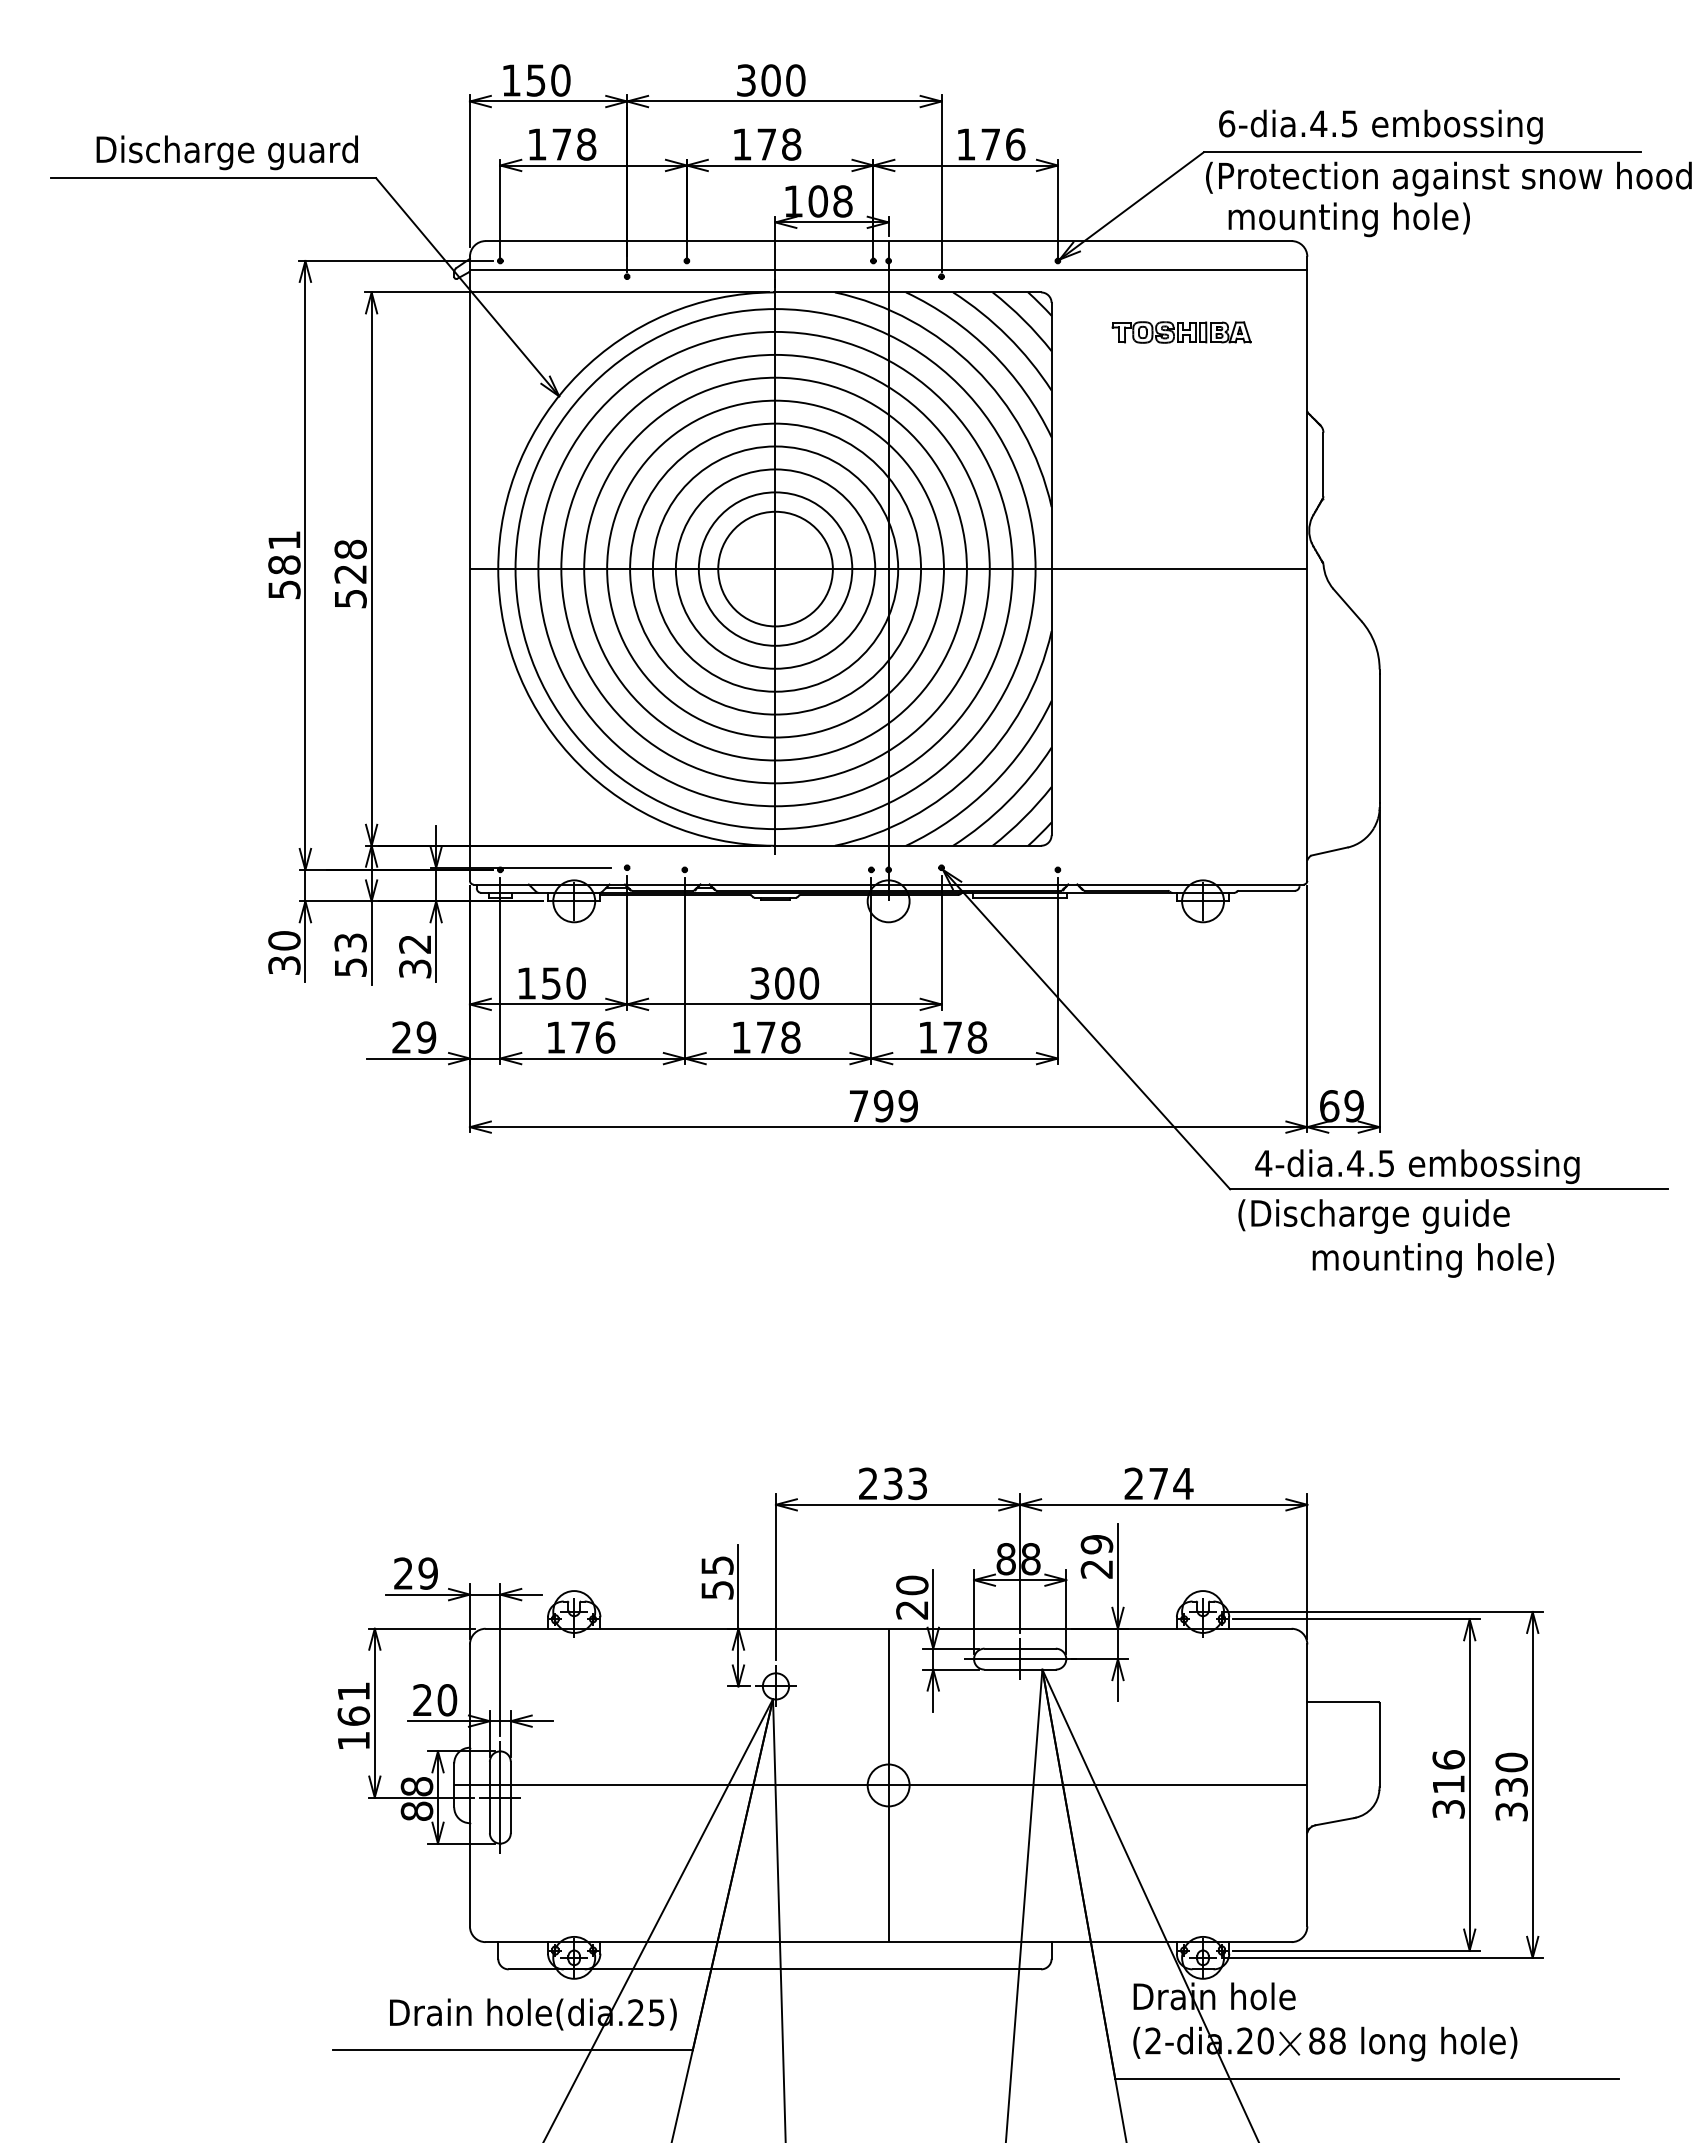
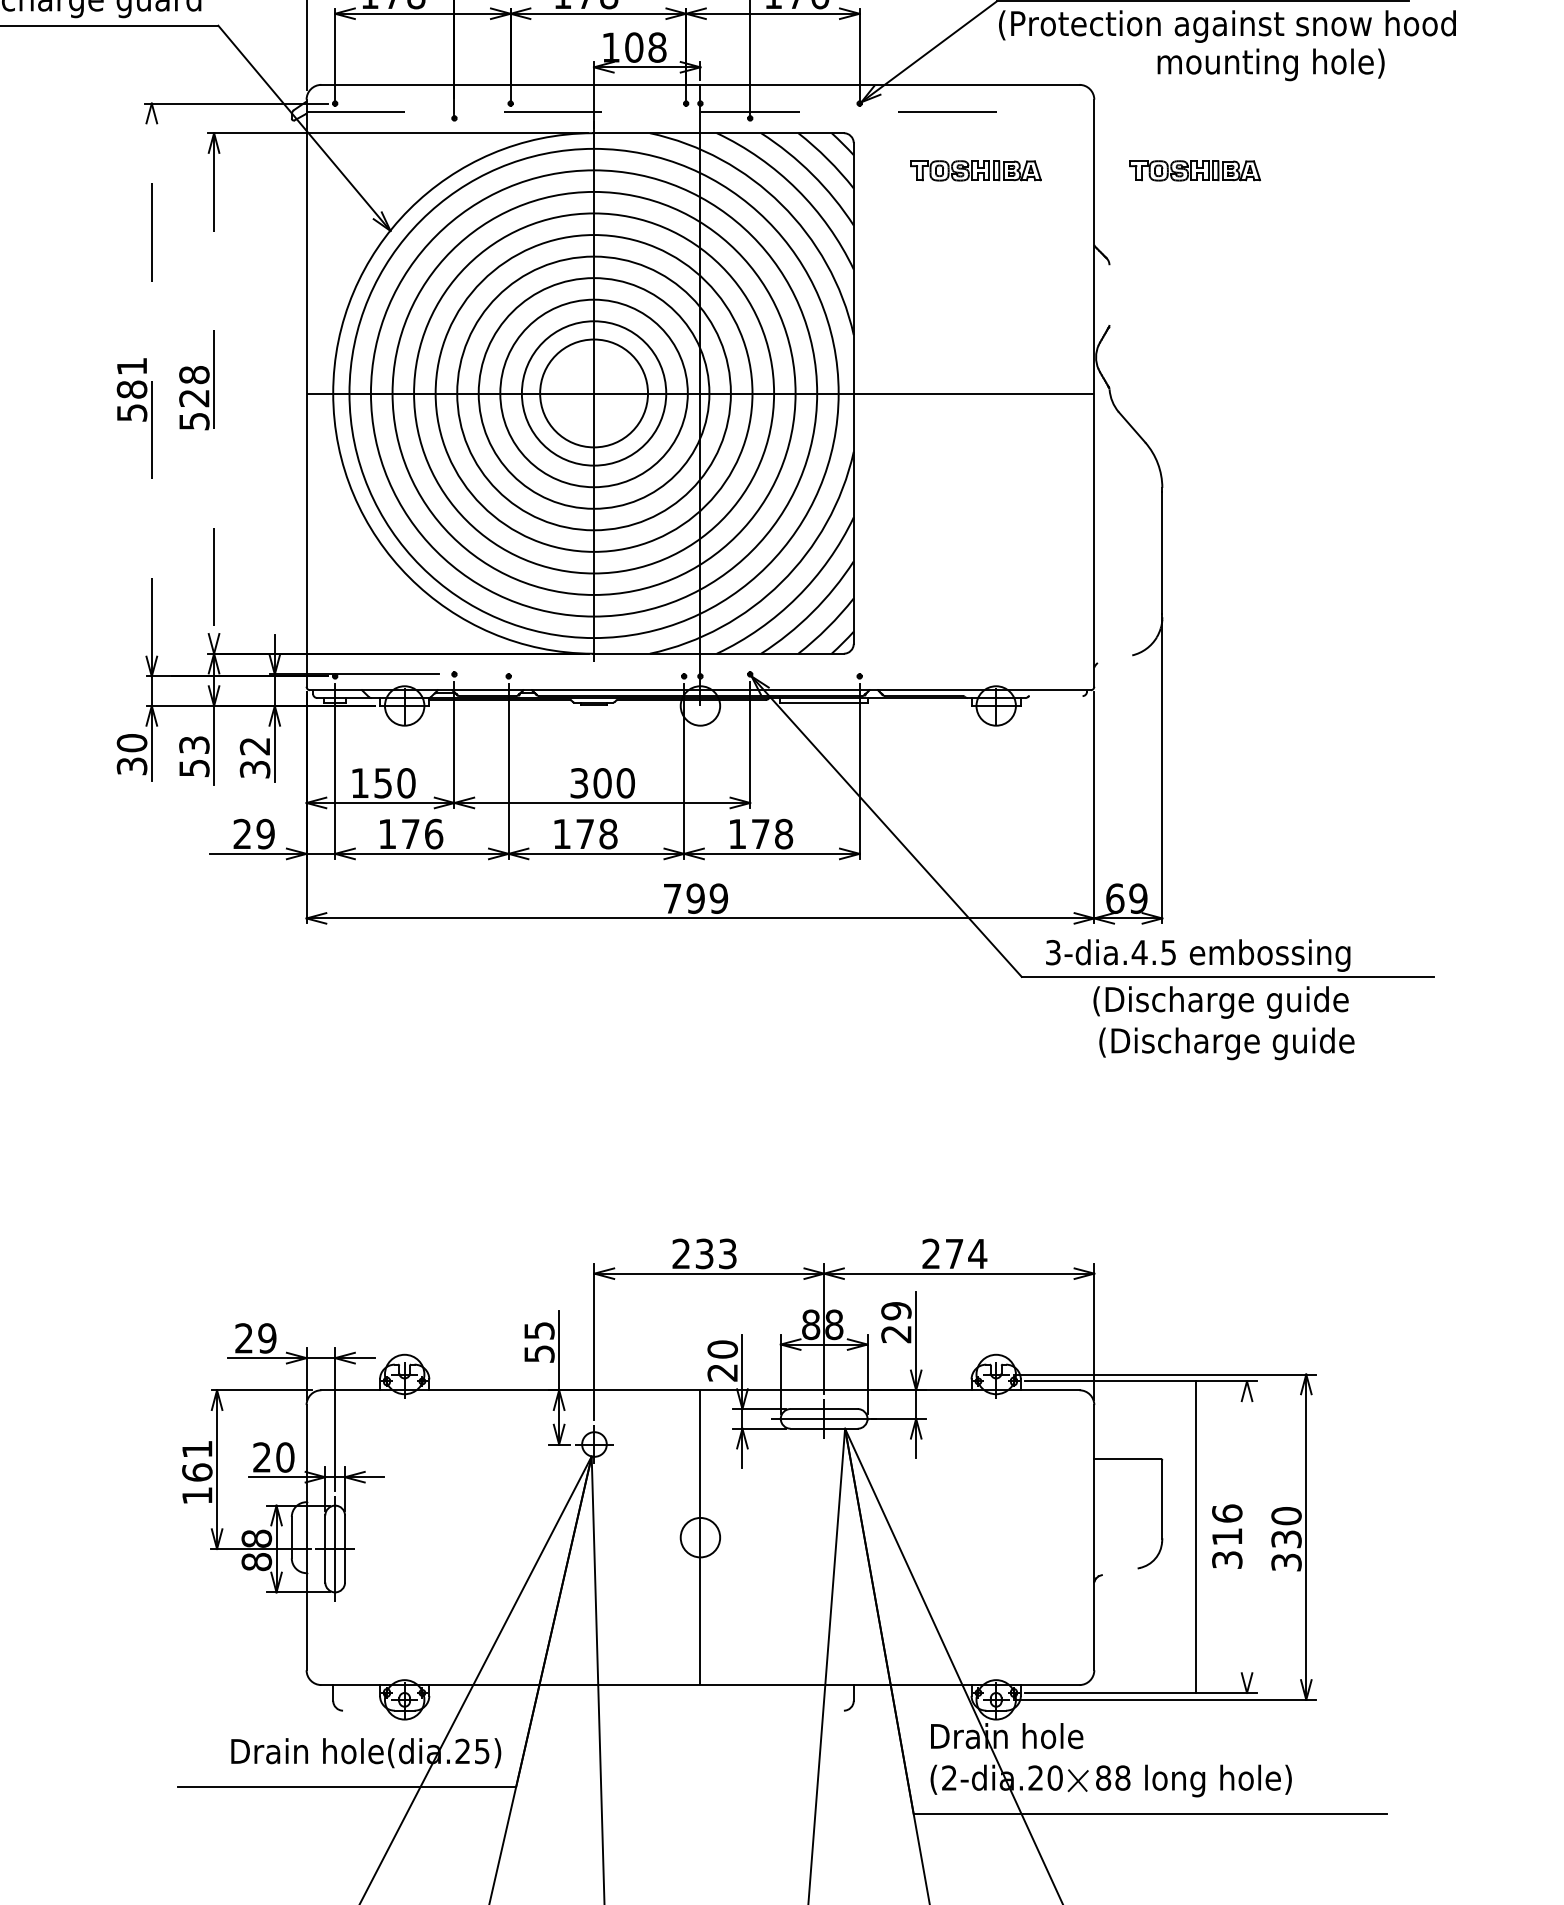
text: (1348, 219) -> (1270, 64), moved
line: (888, 269) -> (700, 111), solid -> dashed
part: (1414, 332) -> (1195, 170), added
line: (1323, 464) -> (1109, 295), removed
line: (305, 564) -> (151, 389), solid -> dashed
line: (371, 569) -> (213, 393), solid -> dashed
line: (1329, 851) -> (1115, 659), removed
line: (1266, 890) -> (1055, 695), removed
text: (1263, 1163) -> (1053, 952), 4-dia.4.5 -> 3-dia.4.5
text: (1373, 1216) -> (1220, 1002), moved
text: (1447, 1260) -> (1226, 1043), mounting hole) -> (Discharge guide
line: (1469, 1784) -> (1196, 1536), moved
line: (880, 1785) -> (692, 1537), removed
line: (1334, 1821) -> (1119, 1571), removed
line: (774, 1969) -> (593, 1710), removed

